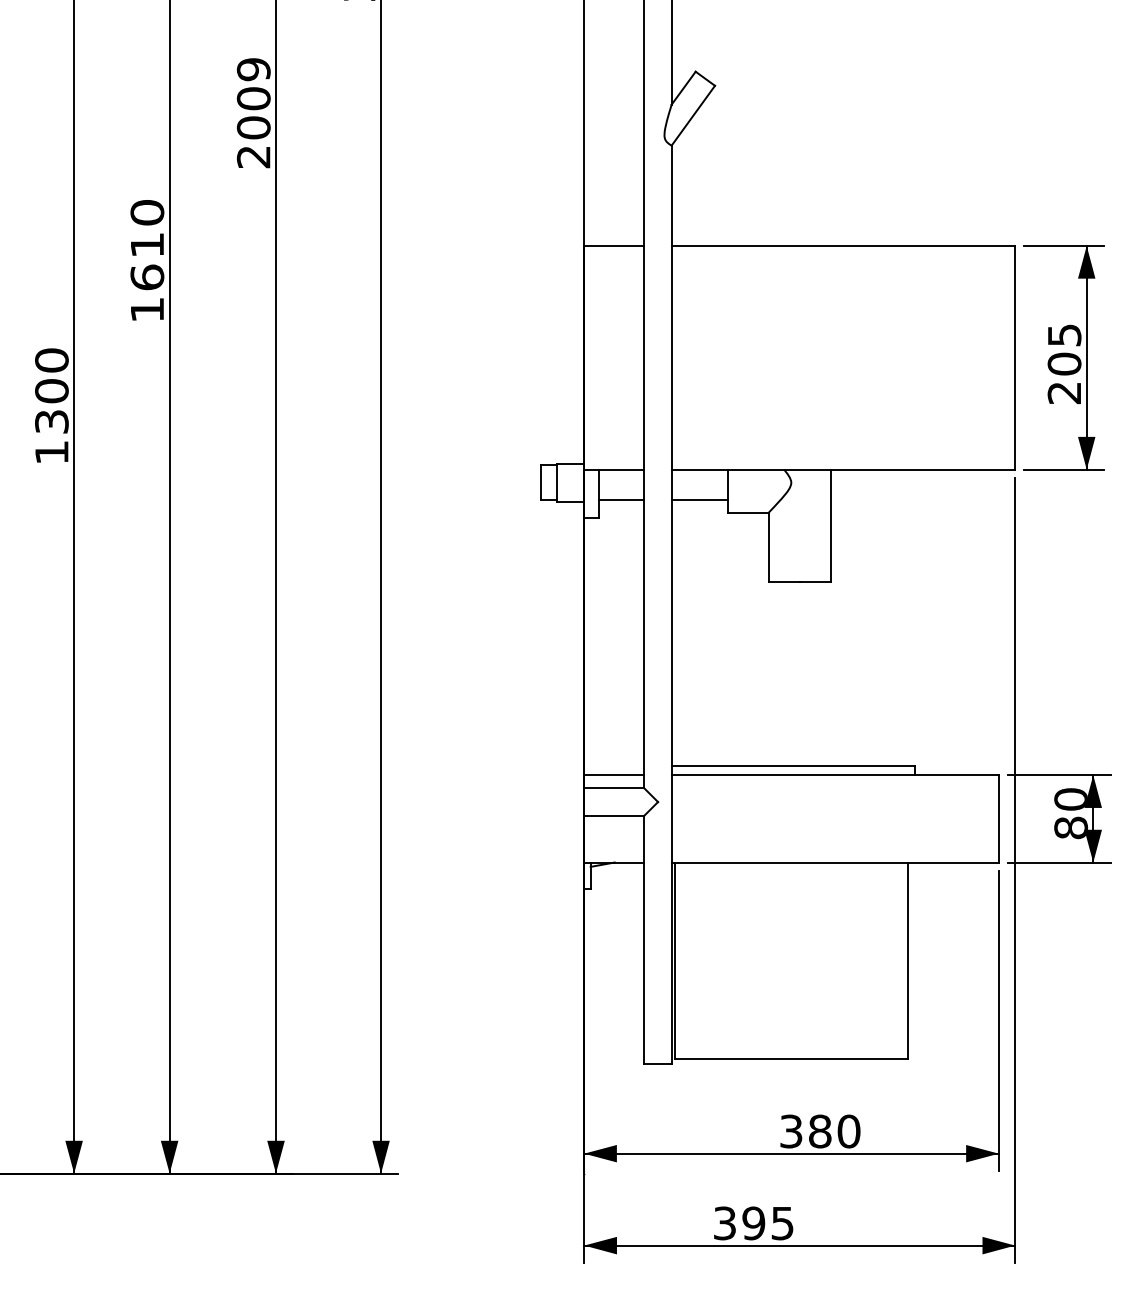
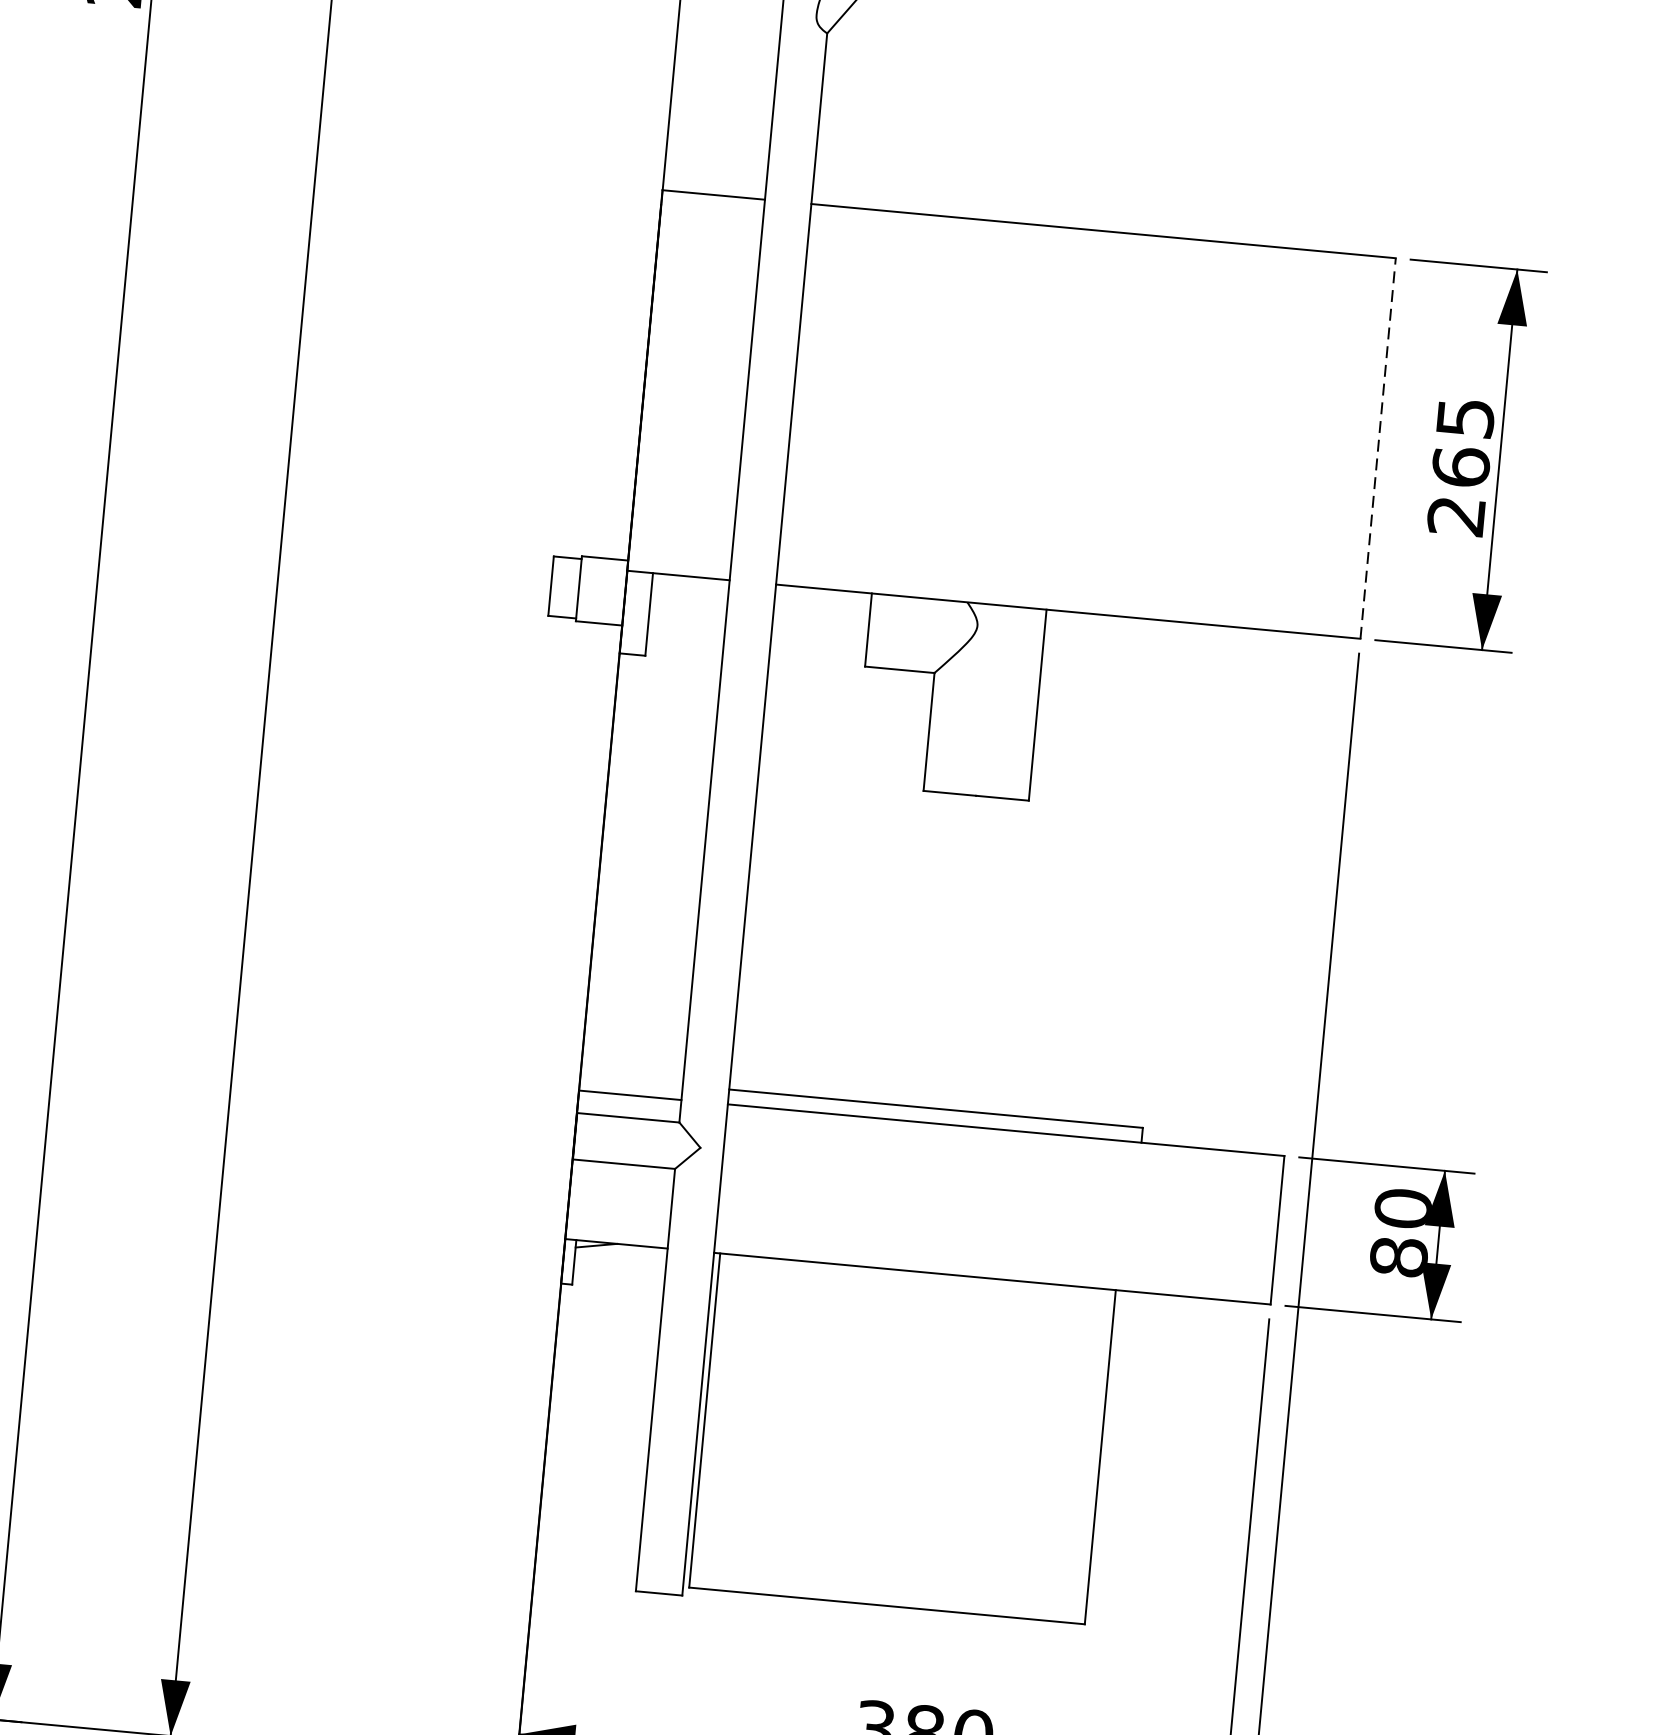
line: (1015, 357) -> (1378, 448), solid -> dashed
text: (1064, 363) -> (1461, 466), 205 -> 265
line: (621, 500) -> (685, 629), removed
line: (699, 500) -> (818, 641), removed

